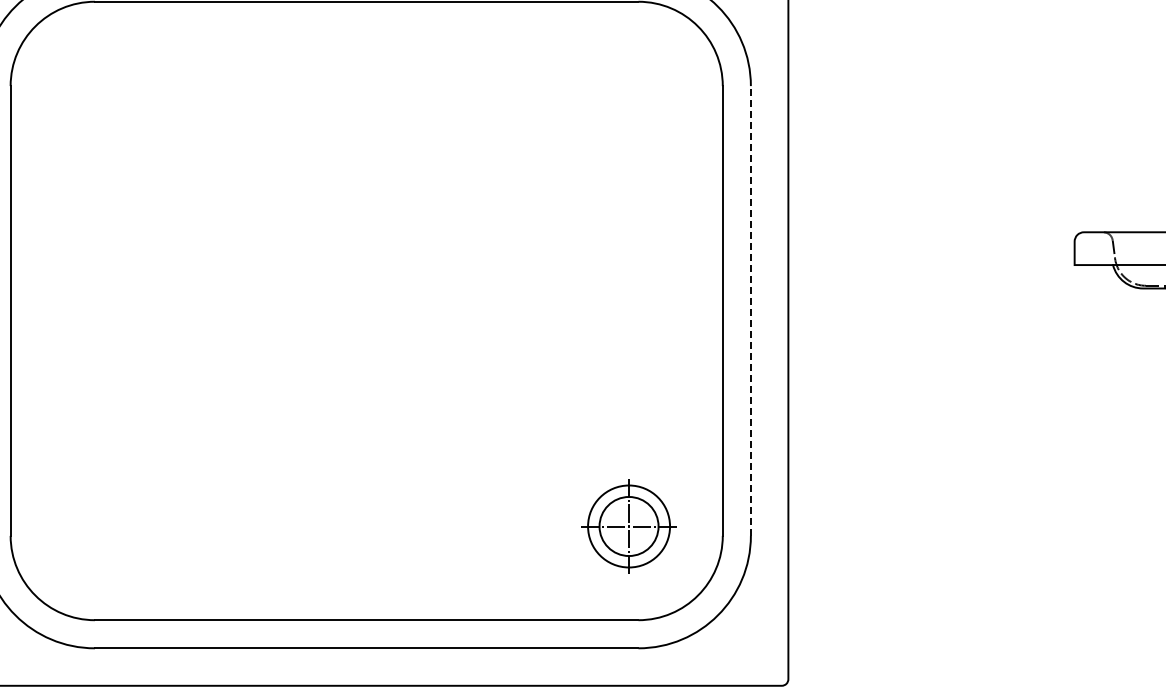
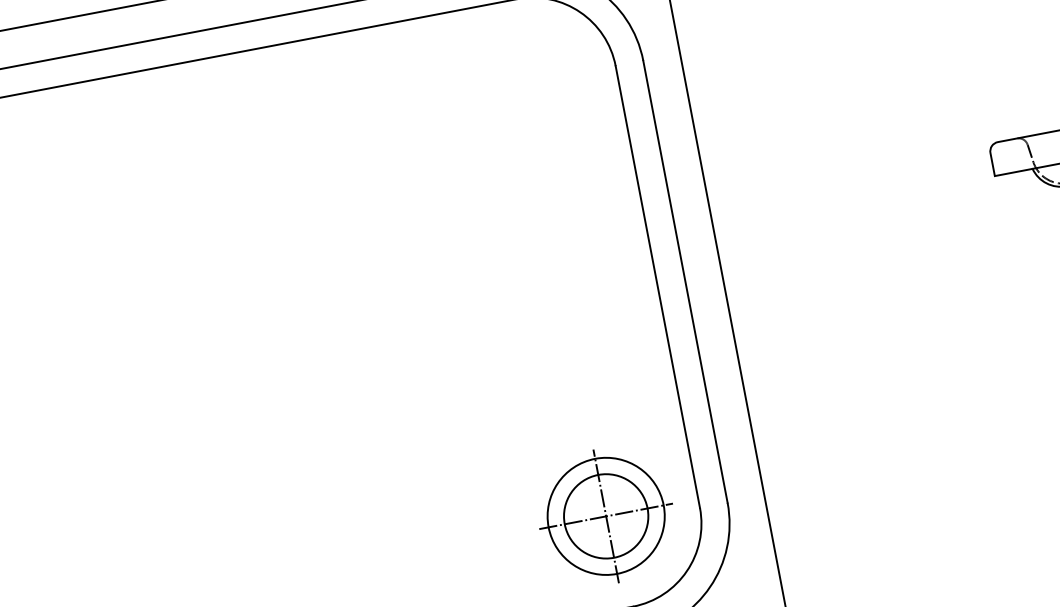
line: (750, 310) -> (684, 281), dashed -> solid
part: (628, 526) -> (605, 516), size x1.43

